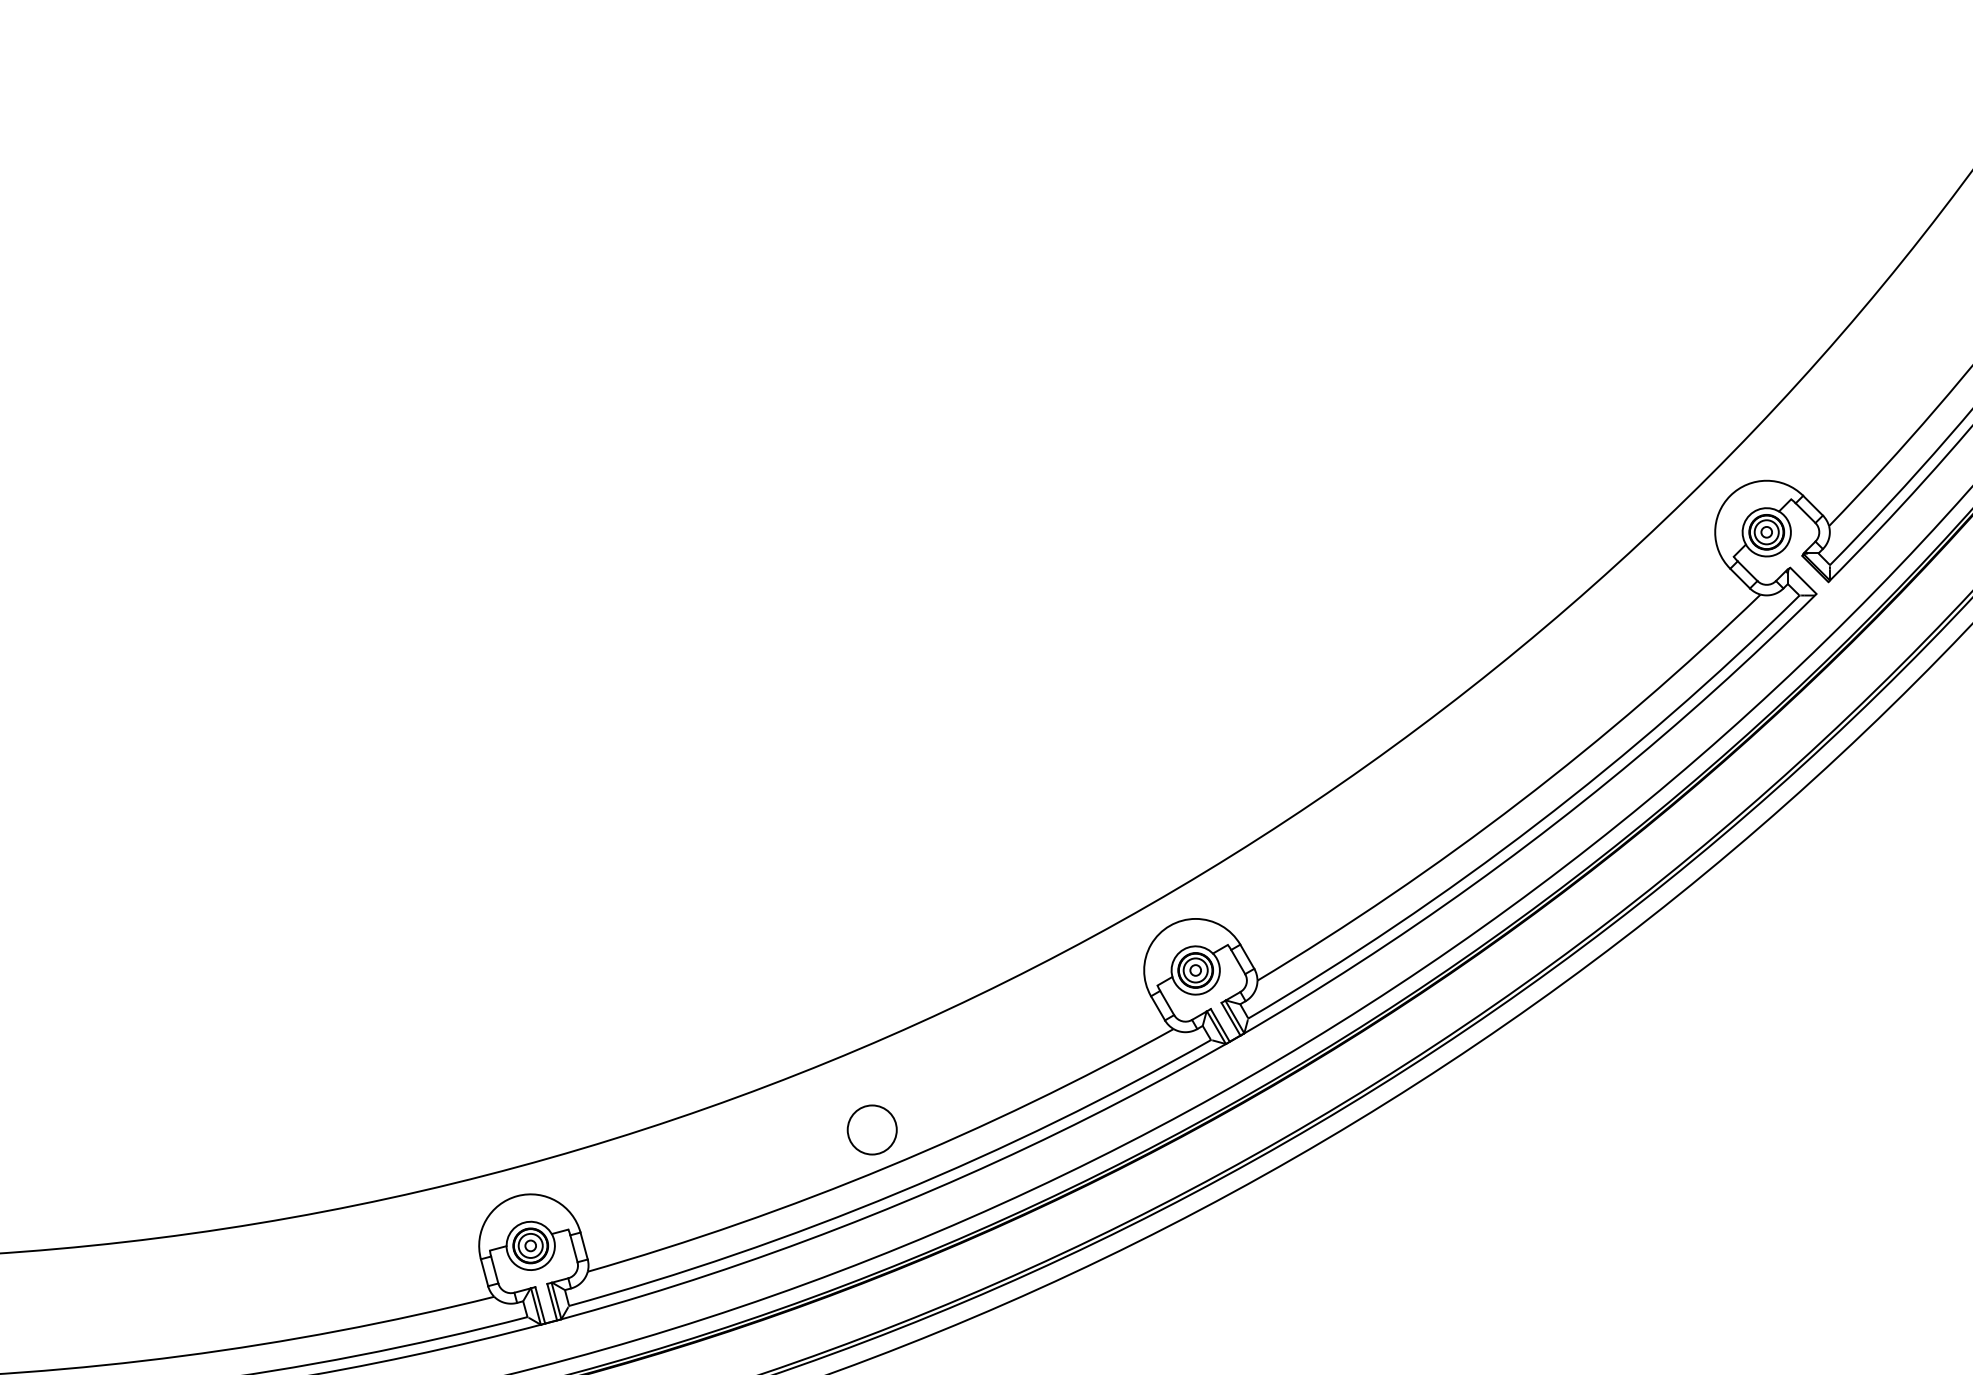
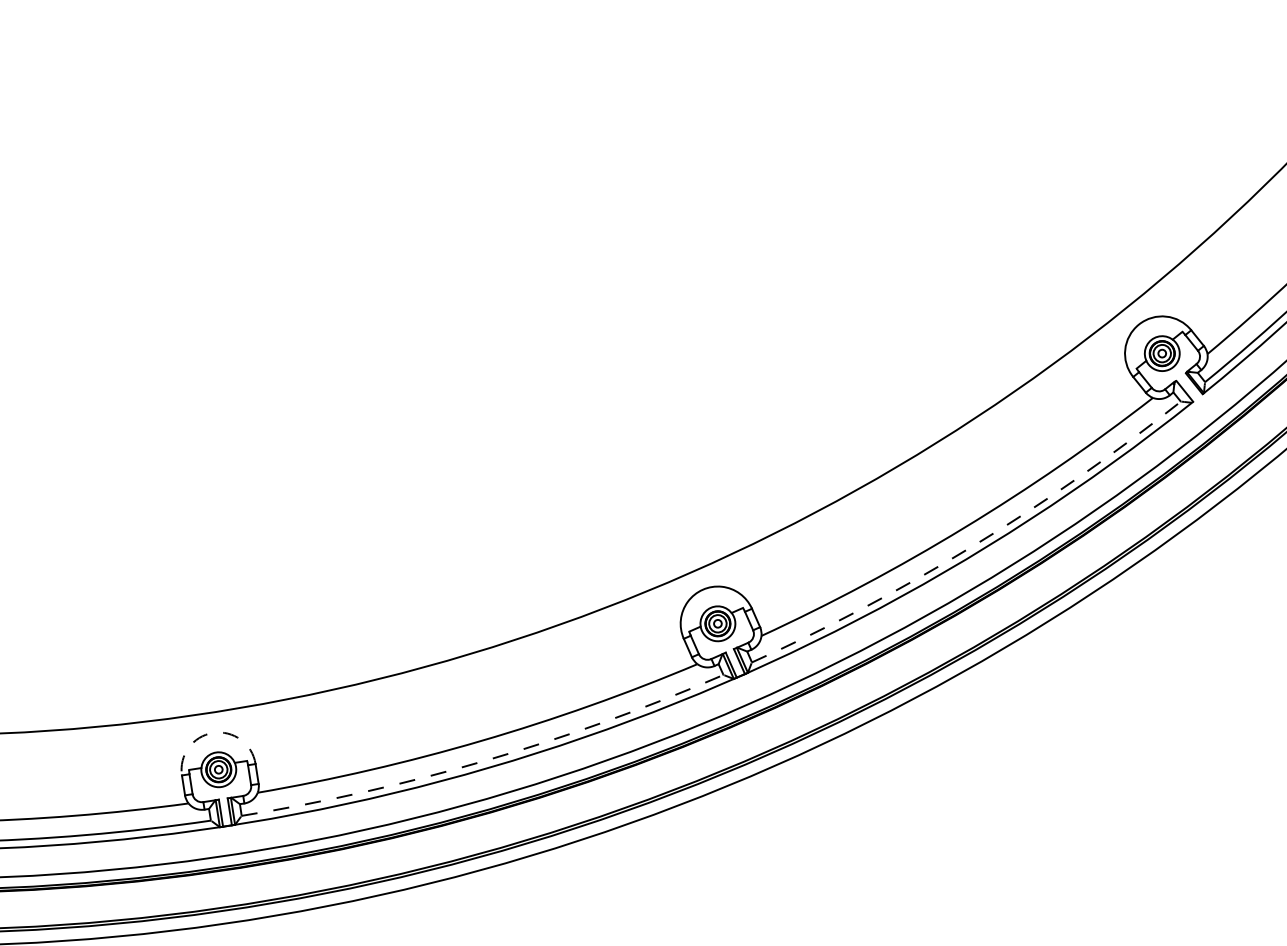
arc: (1537, 824) -> (974, 545), solid -> dashed
circle: (871, 1129) -> (472, 712), removed
arc: (898, 1192) -> (487, 760), solid -> dashed
arc: (517, 1196) -> (213, 733), solid -> dashed

